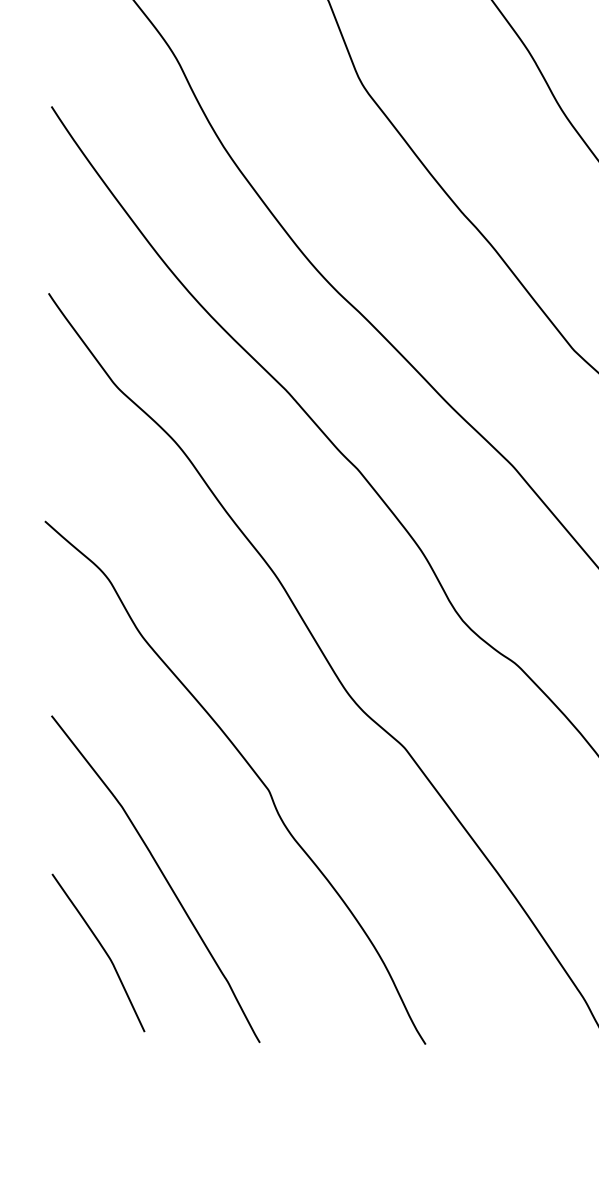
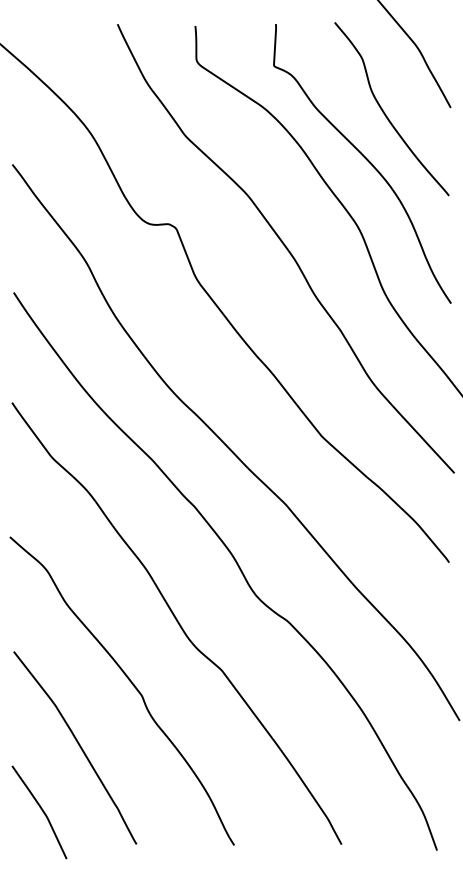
curve: (101, 949) -> (41, 810), moved

